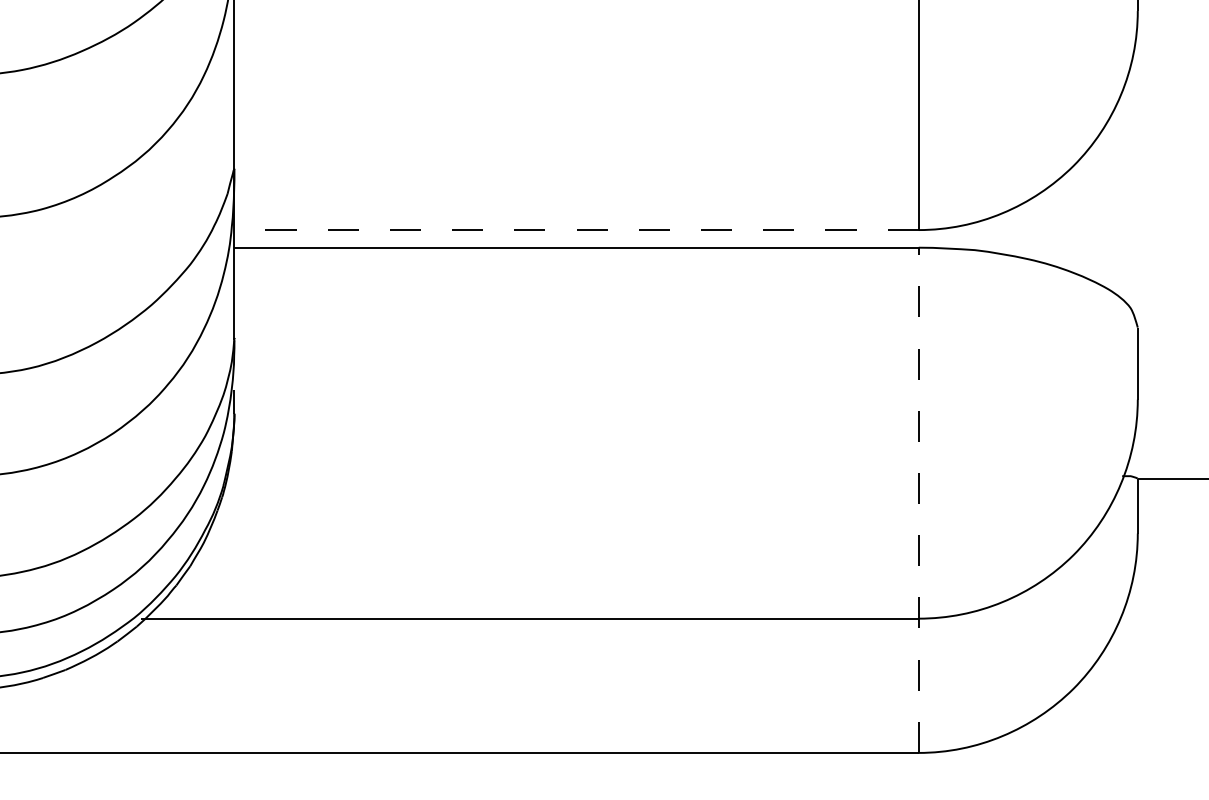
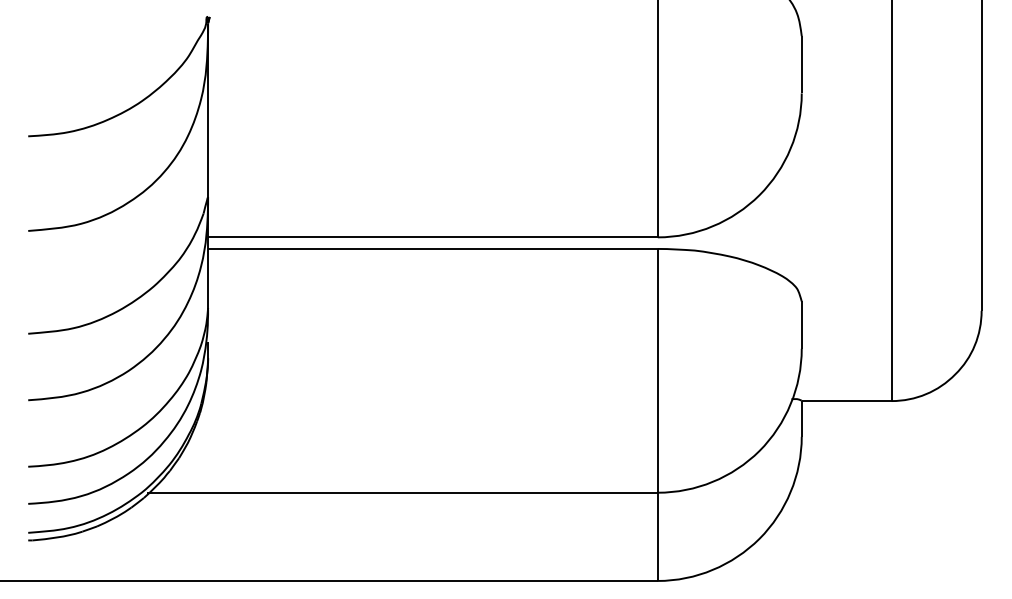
line: (575, 230) -> (432, 237), dashed -> solid
line: (918, 499) -> (657, 414), dashed -> solid

